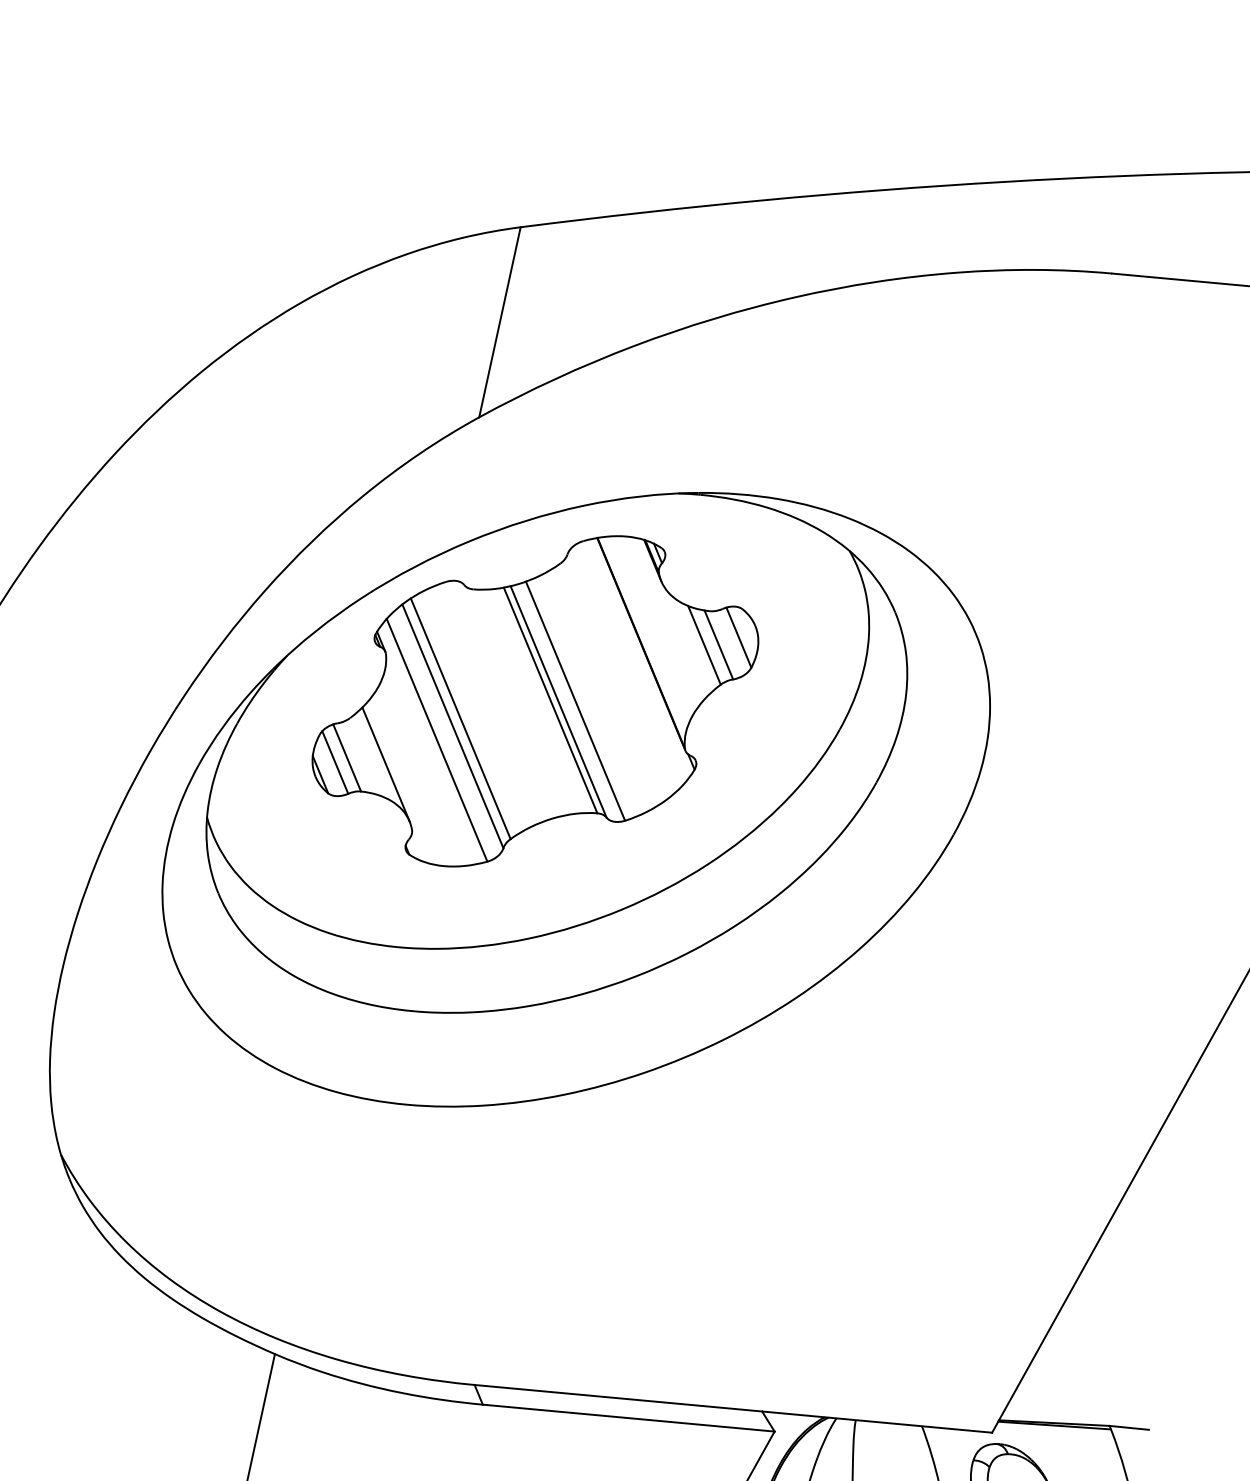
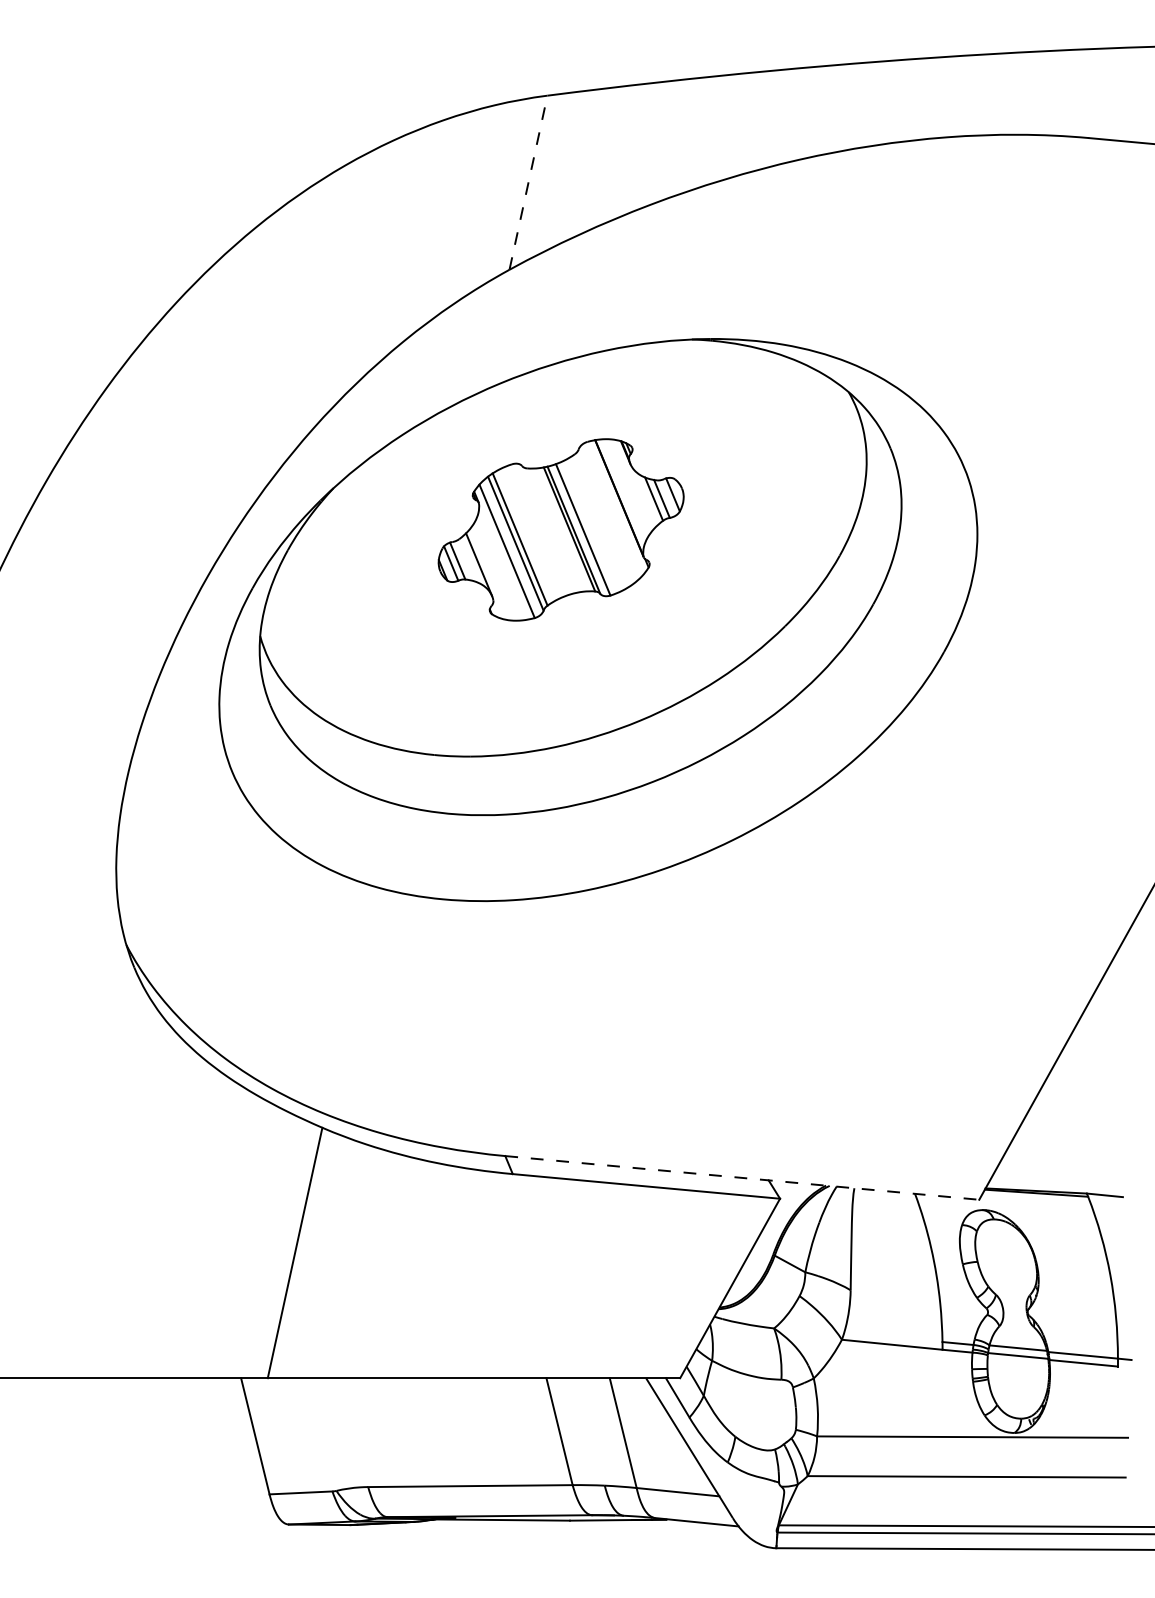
line: (499, 322) -> (528, 182), solid -> dashed
part: (535, 700) -> (561, 529), size x0.6
line: (733, 1408) -> (742, 1177), solid -> dashed

